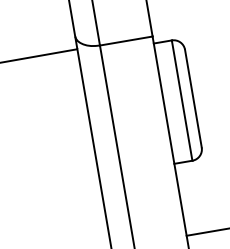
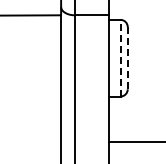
line: (181, 99) -> (120, 57), solid -> dashed
line: (193, 99) -> (127, 58), solid -> dashed

